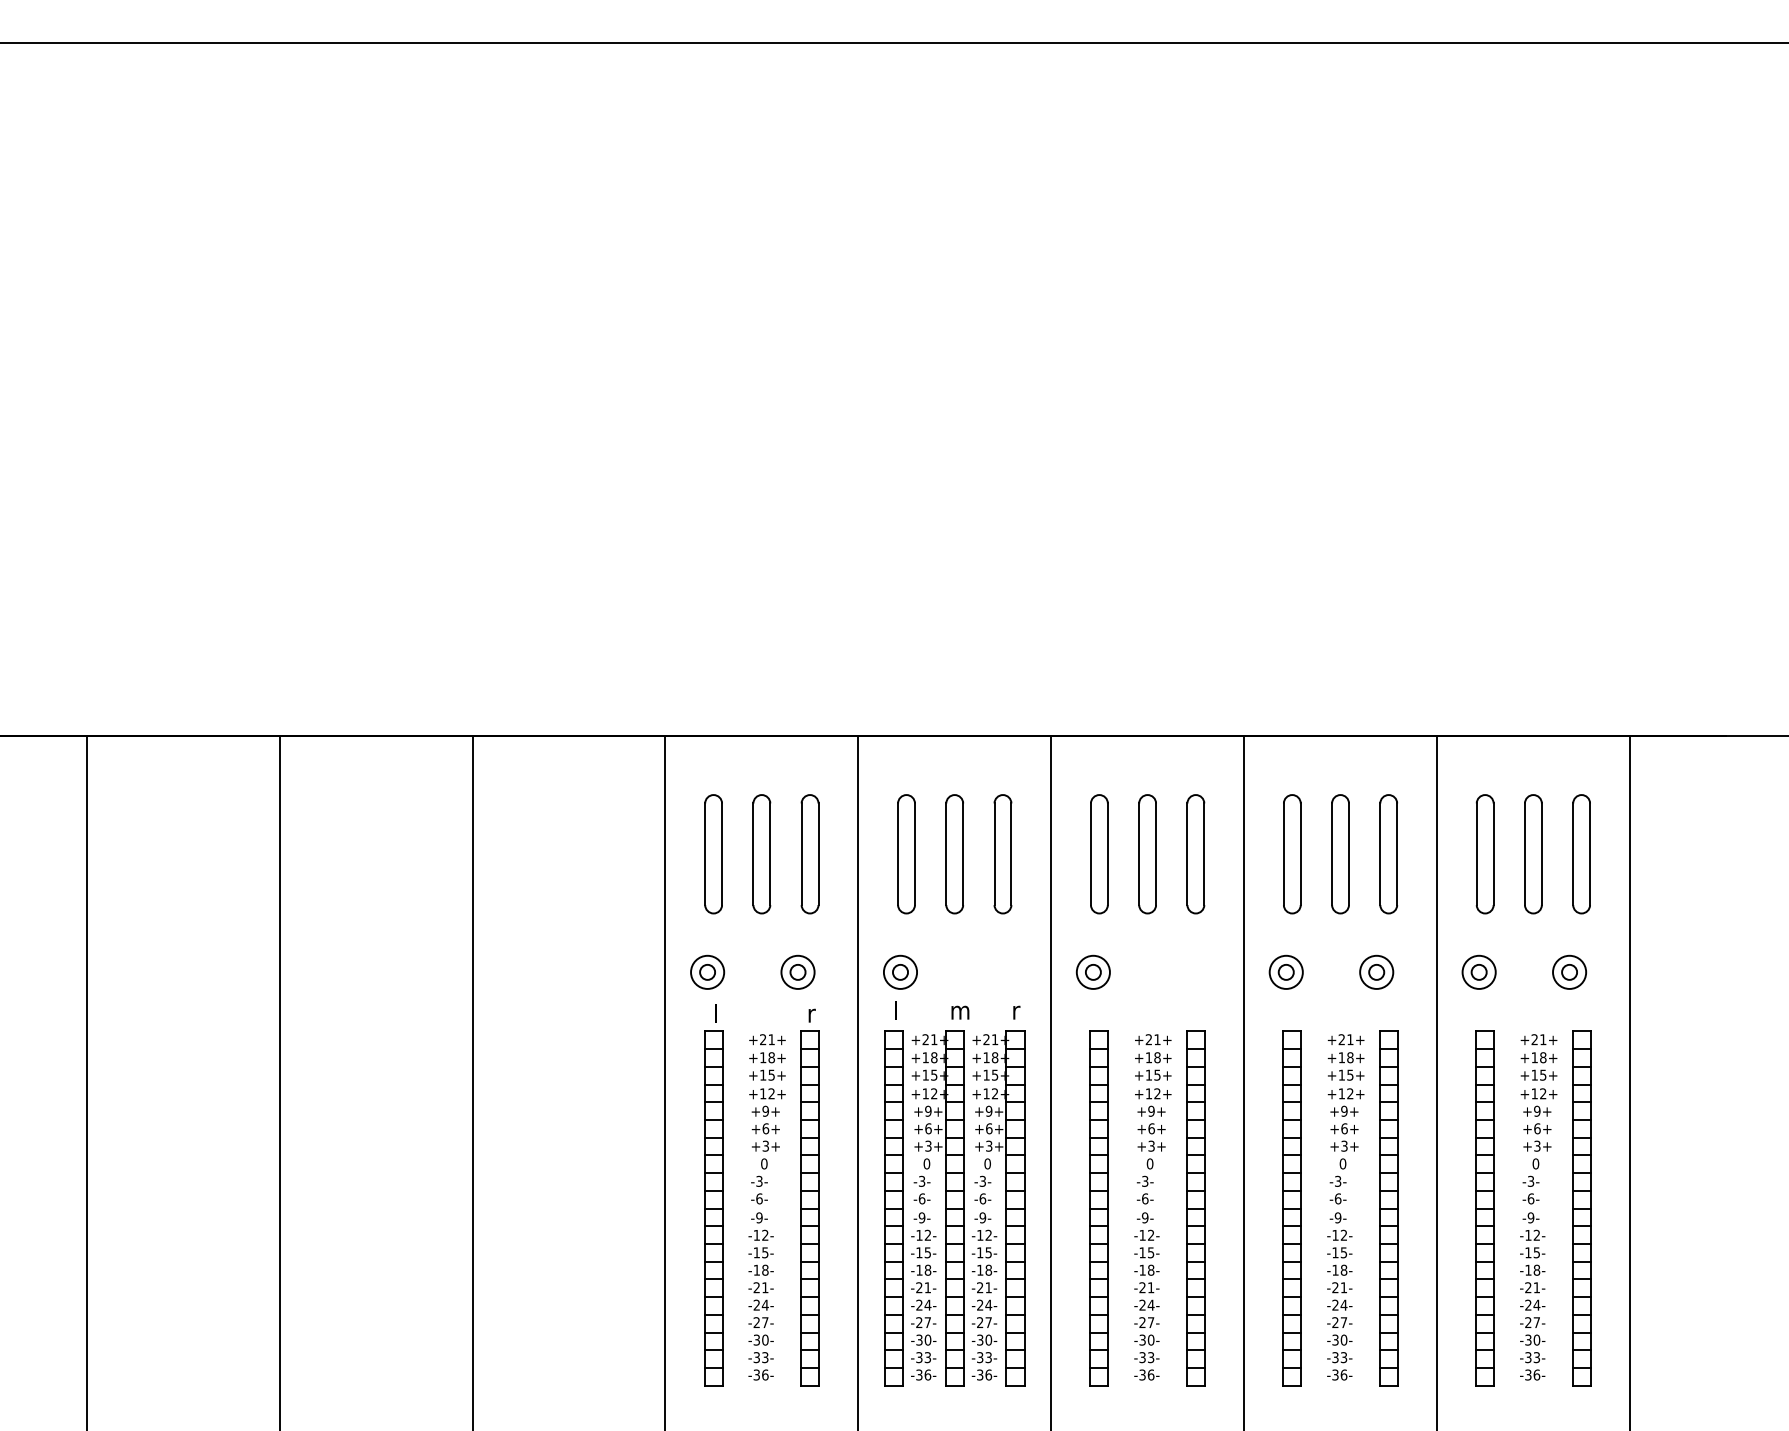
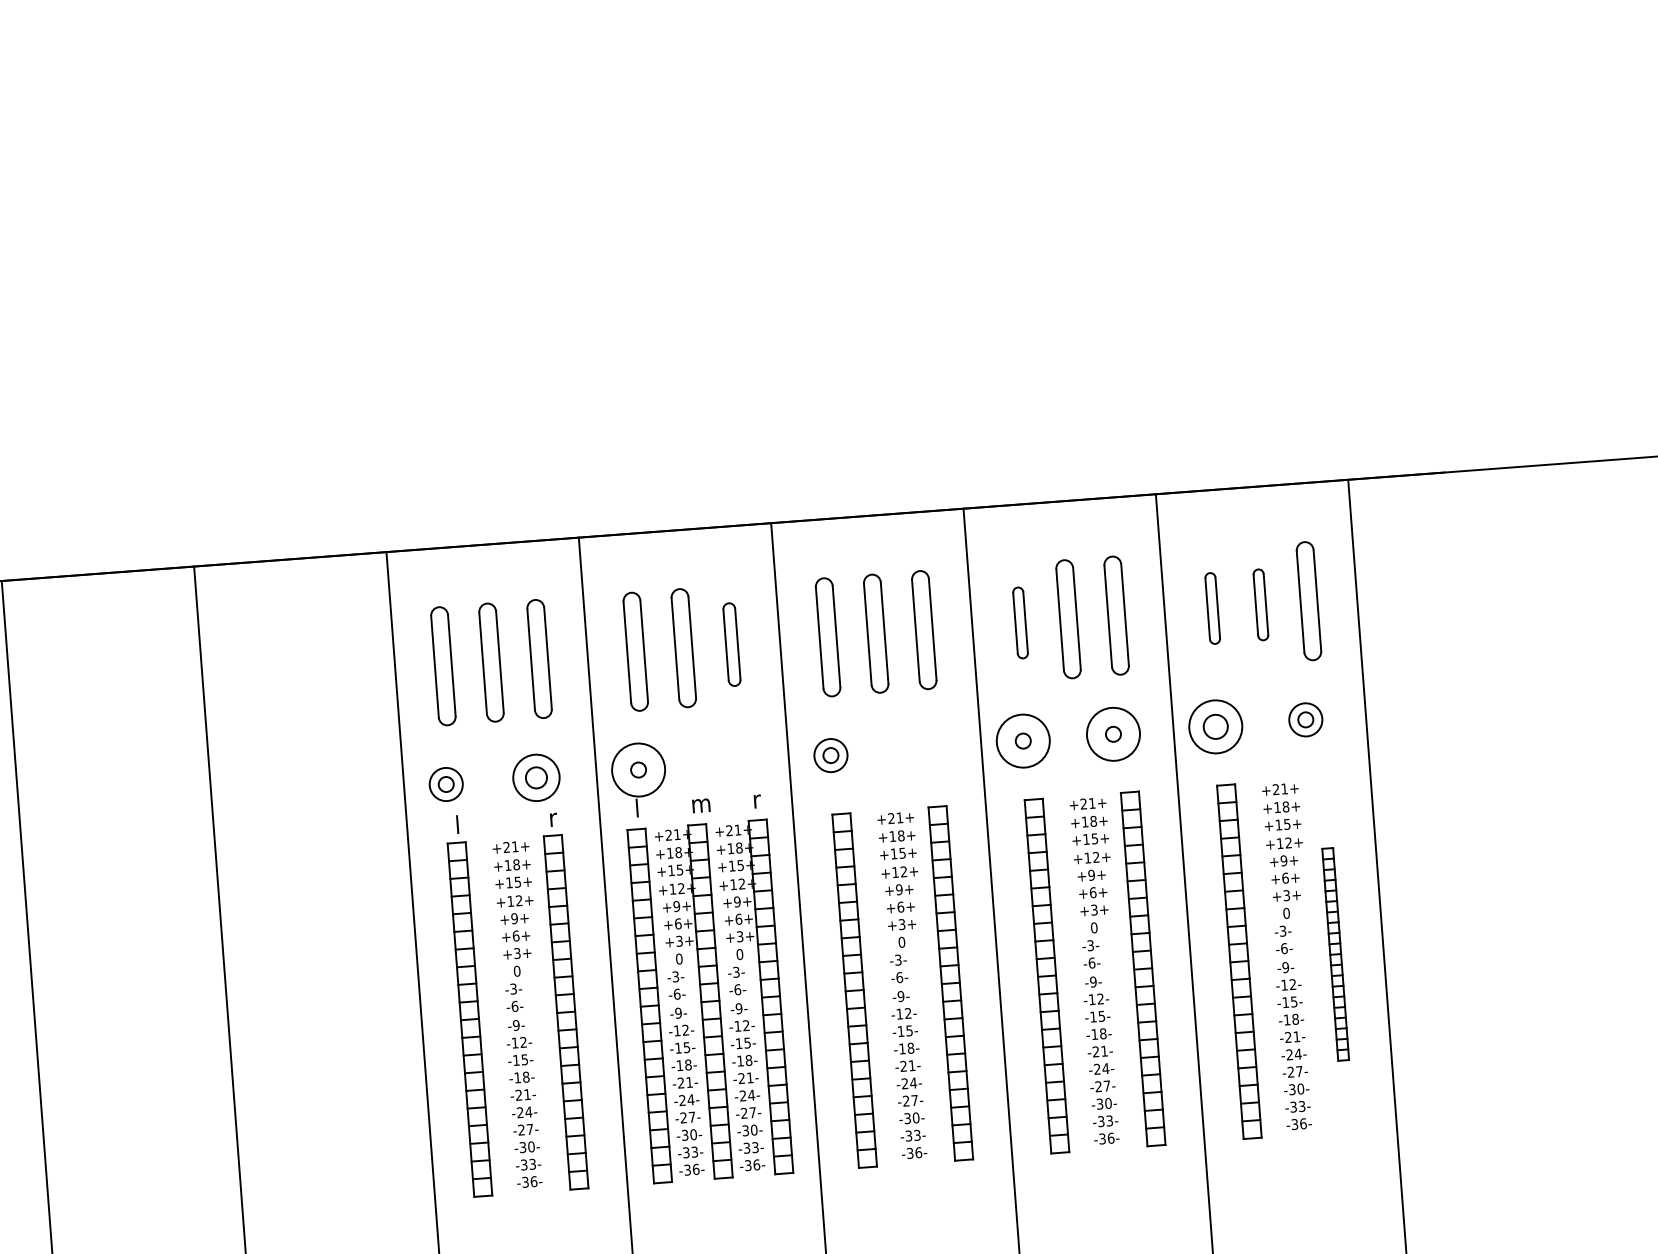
part: (1002, 854) -> (731, 644), size x0.7
part: (1292, 854) -> (1020, 623), size x0.6
part: (1484, 854) -> (1212, 608), size x0.6
part: (1533, 854) -> (1260, 605), size x0.6
part: (797, 971) -> (535, 776), size x1.4
circle: (900, 971) -> (638, 769), size x1.6
circle: (1285, 971) -> (1022, 740), size x1.6
circle: (1376, 971) -> (1113, 733), size x1.6
part: (1478, 971) -> (1214, 725), size x1.6
part: (1581, 1208) -> (1335, 954), size x0.6

